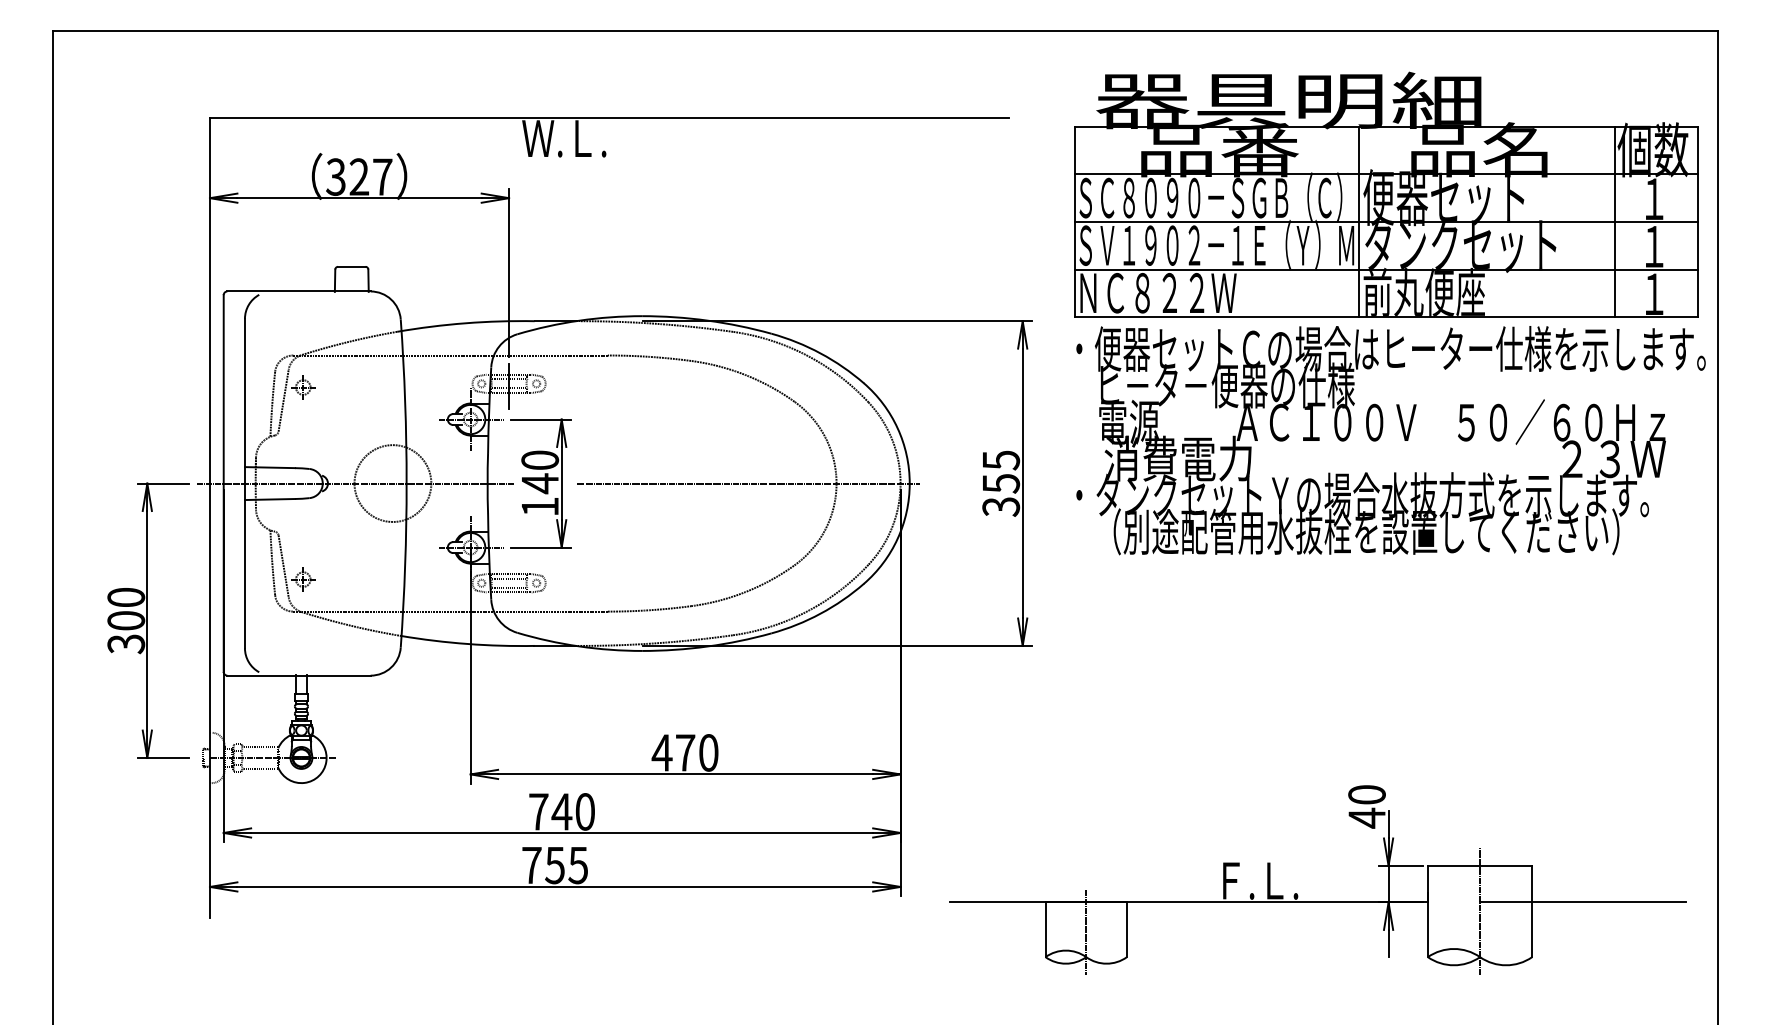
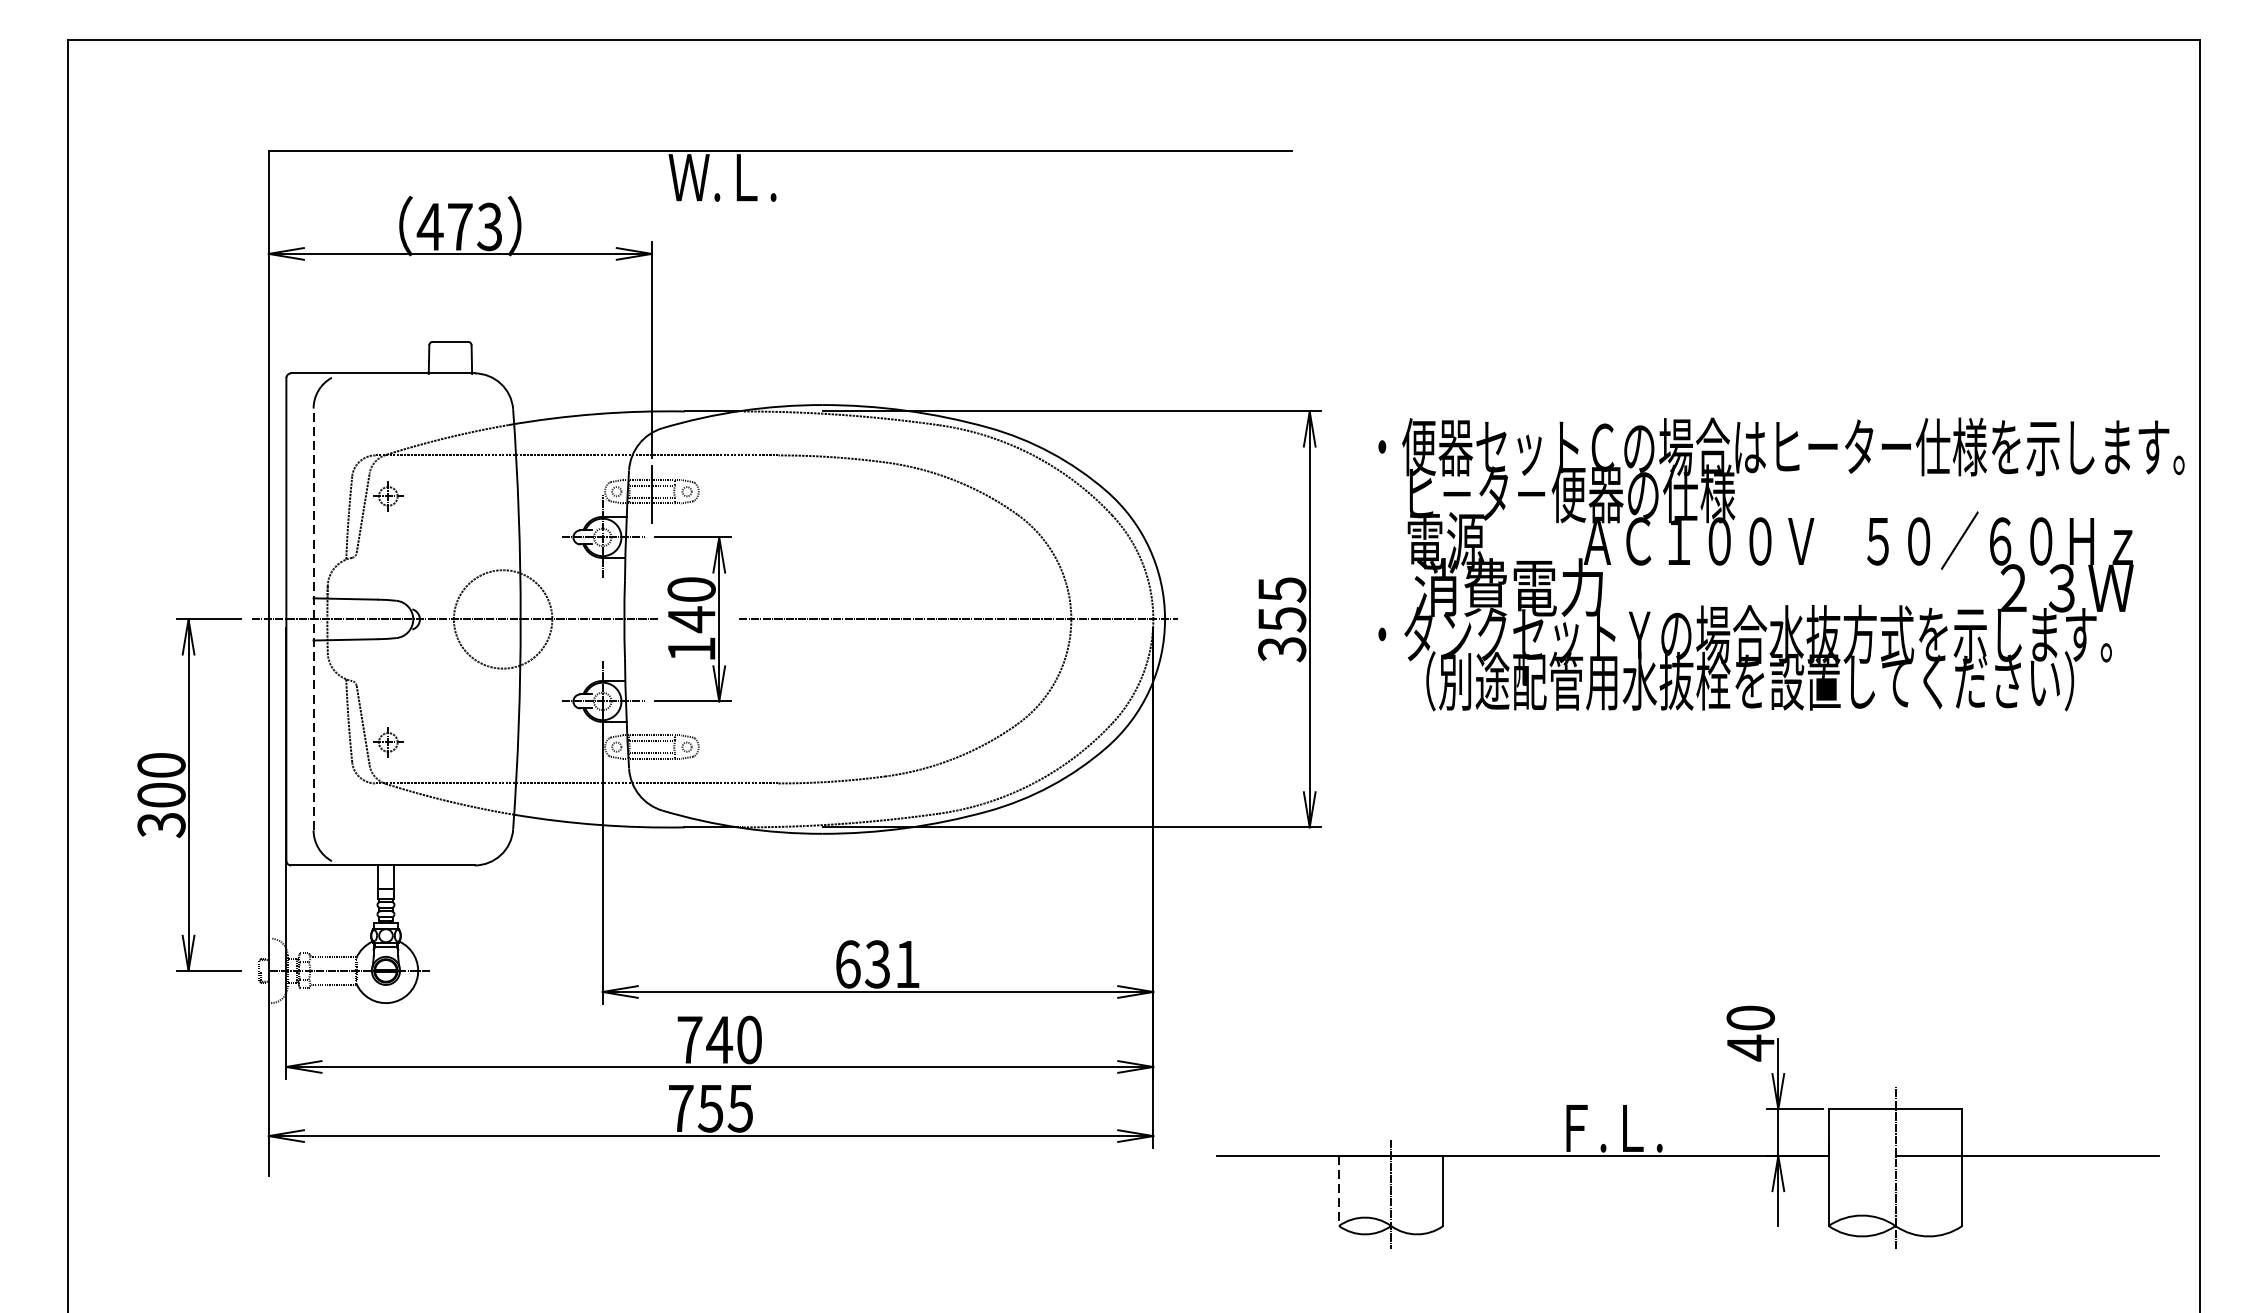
text: (358, 176) -> (459, 226), 327 -> 473
part: (1386, 194) -> (1775, 249), removed
line: (244, 483) -> (313, 619), solid -> dashed
text: (684, 752) -> (876, 963), 470 -> 631
line: (1045, 930) -> (1338, 1191), solid -> dashed

